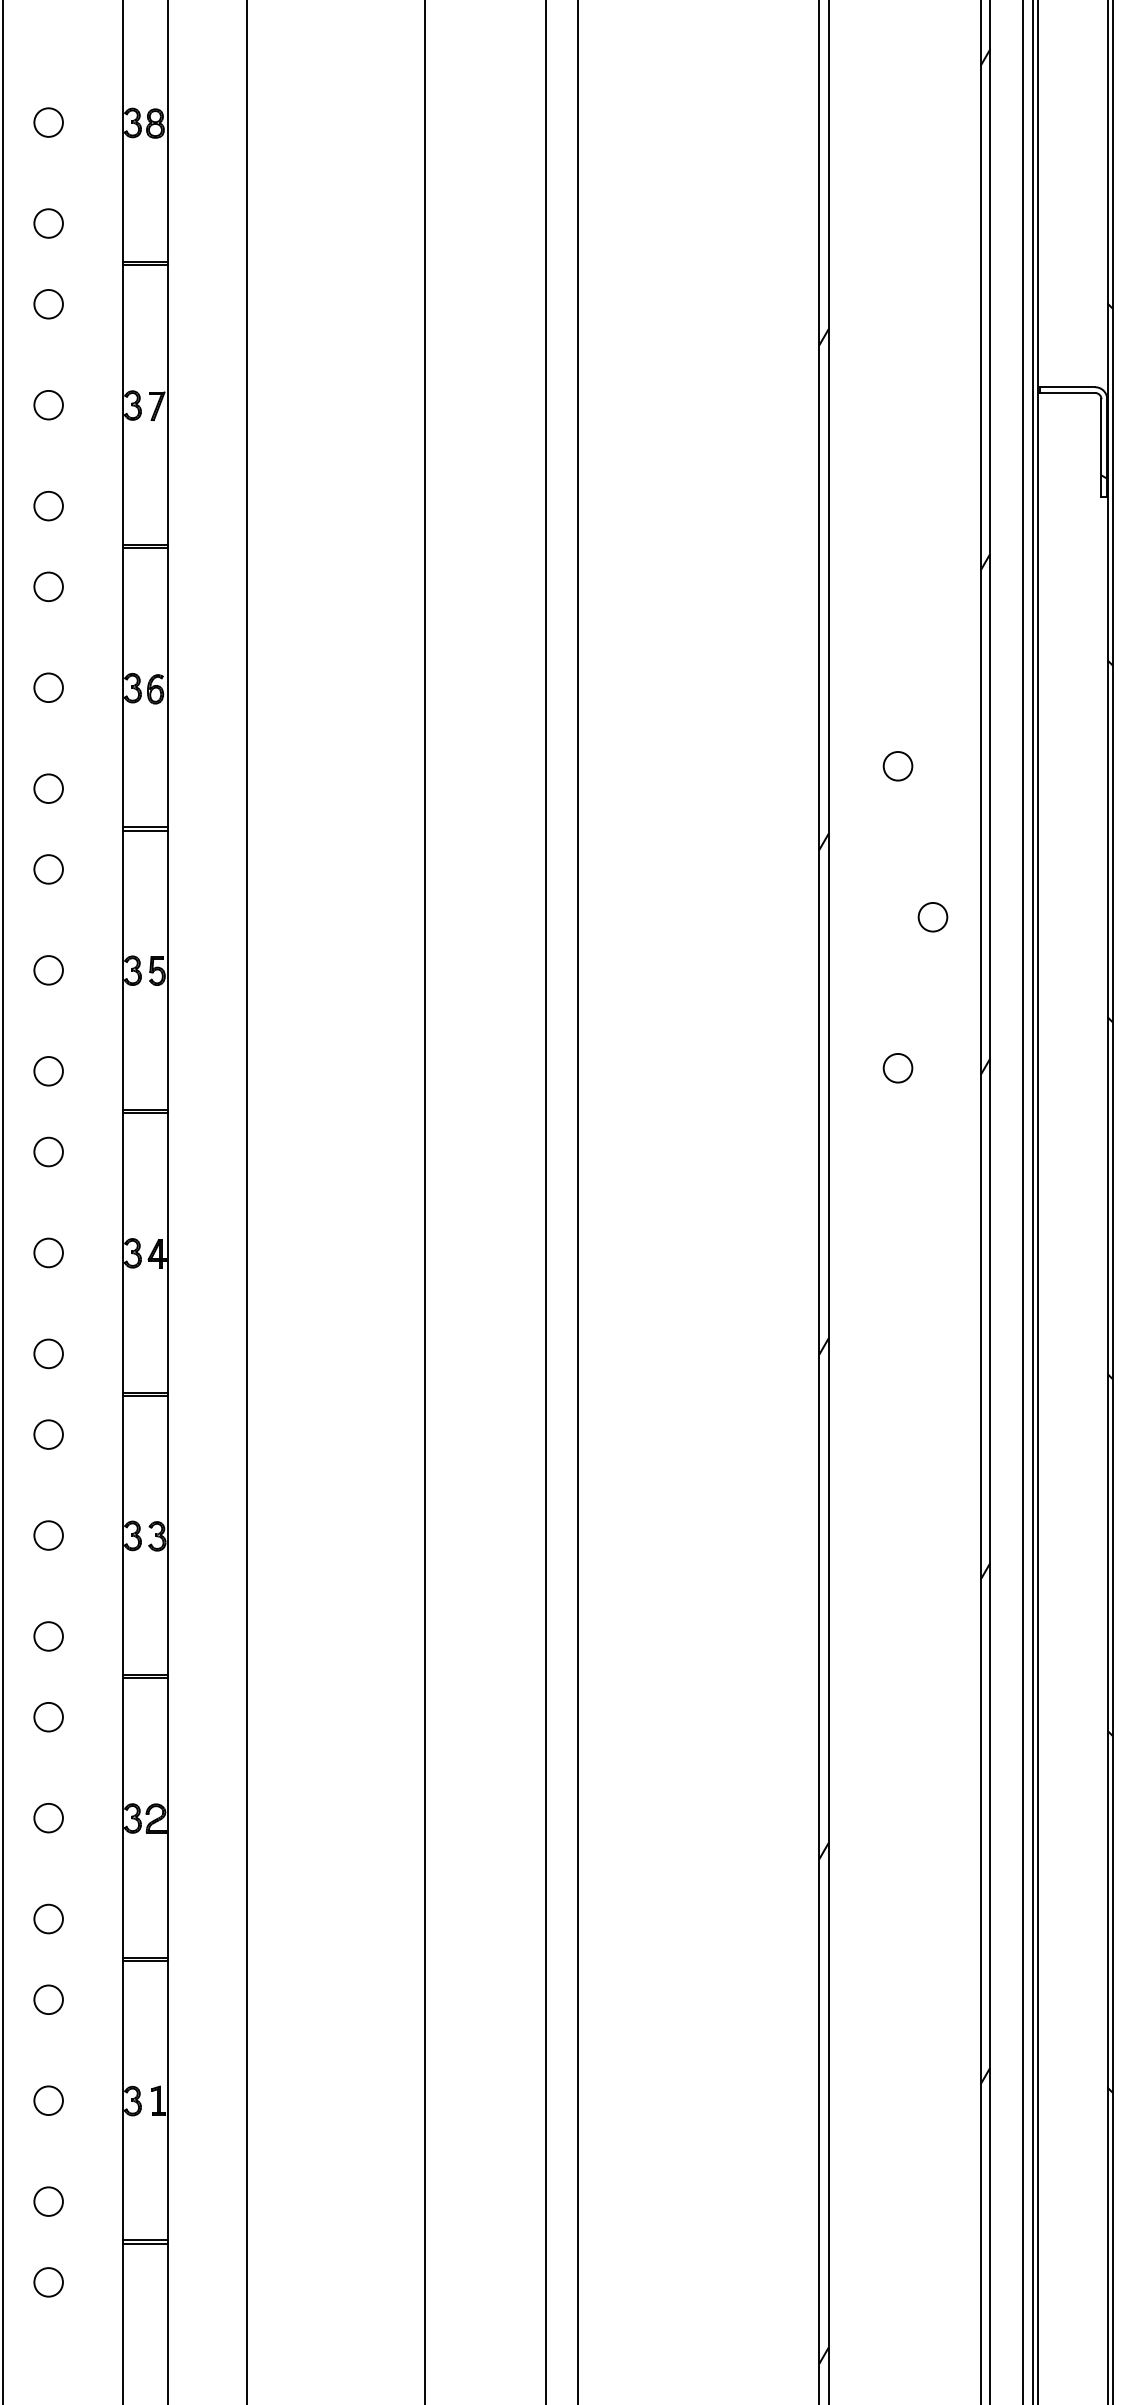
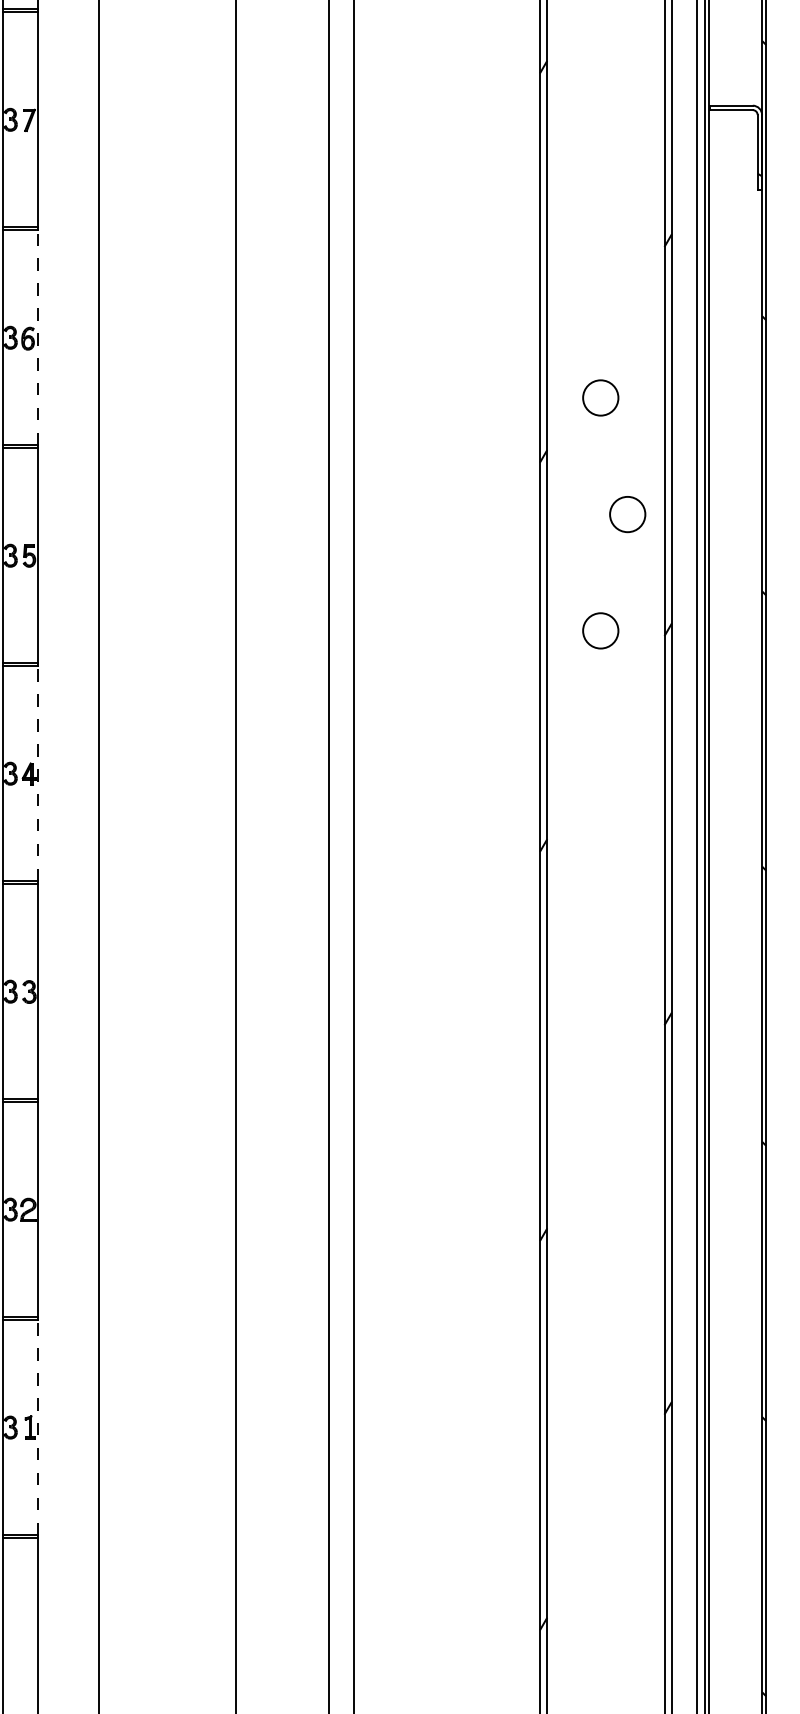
line: (167, 687) -> (37, 337), solid -> dashed
circle: (897, 766) -> (600, 398), size x1.6
circle: (932, 916) -> (627, 513), size x1.6
circle: (897, 1068) -> (600, 631), size x1.6
line: (167, 1252) -> (37, 773), solid -> dashed
line: (167, 2100) -> (37, 1427), solid -> dashed

